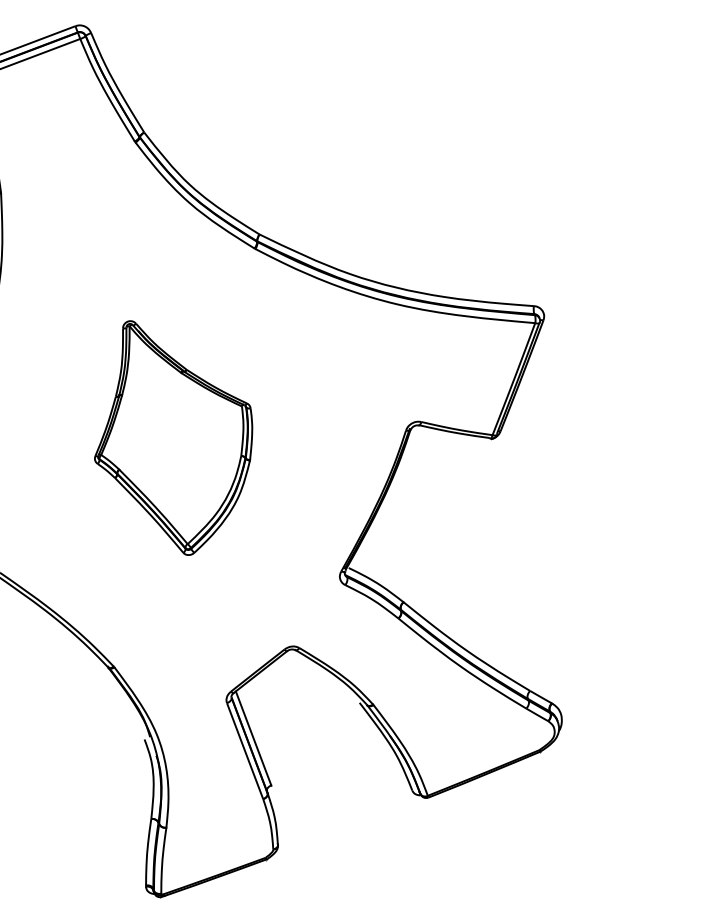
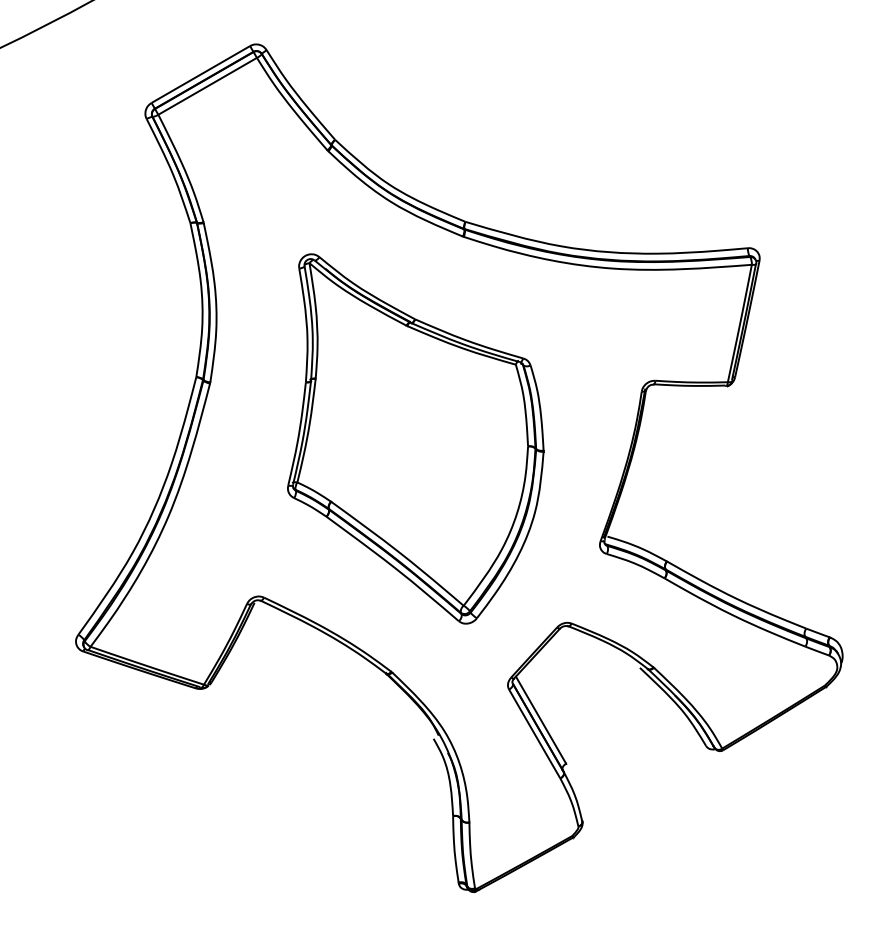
part: (175, 440) -> (415, 438), size x1.67

